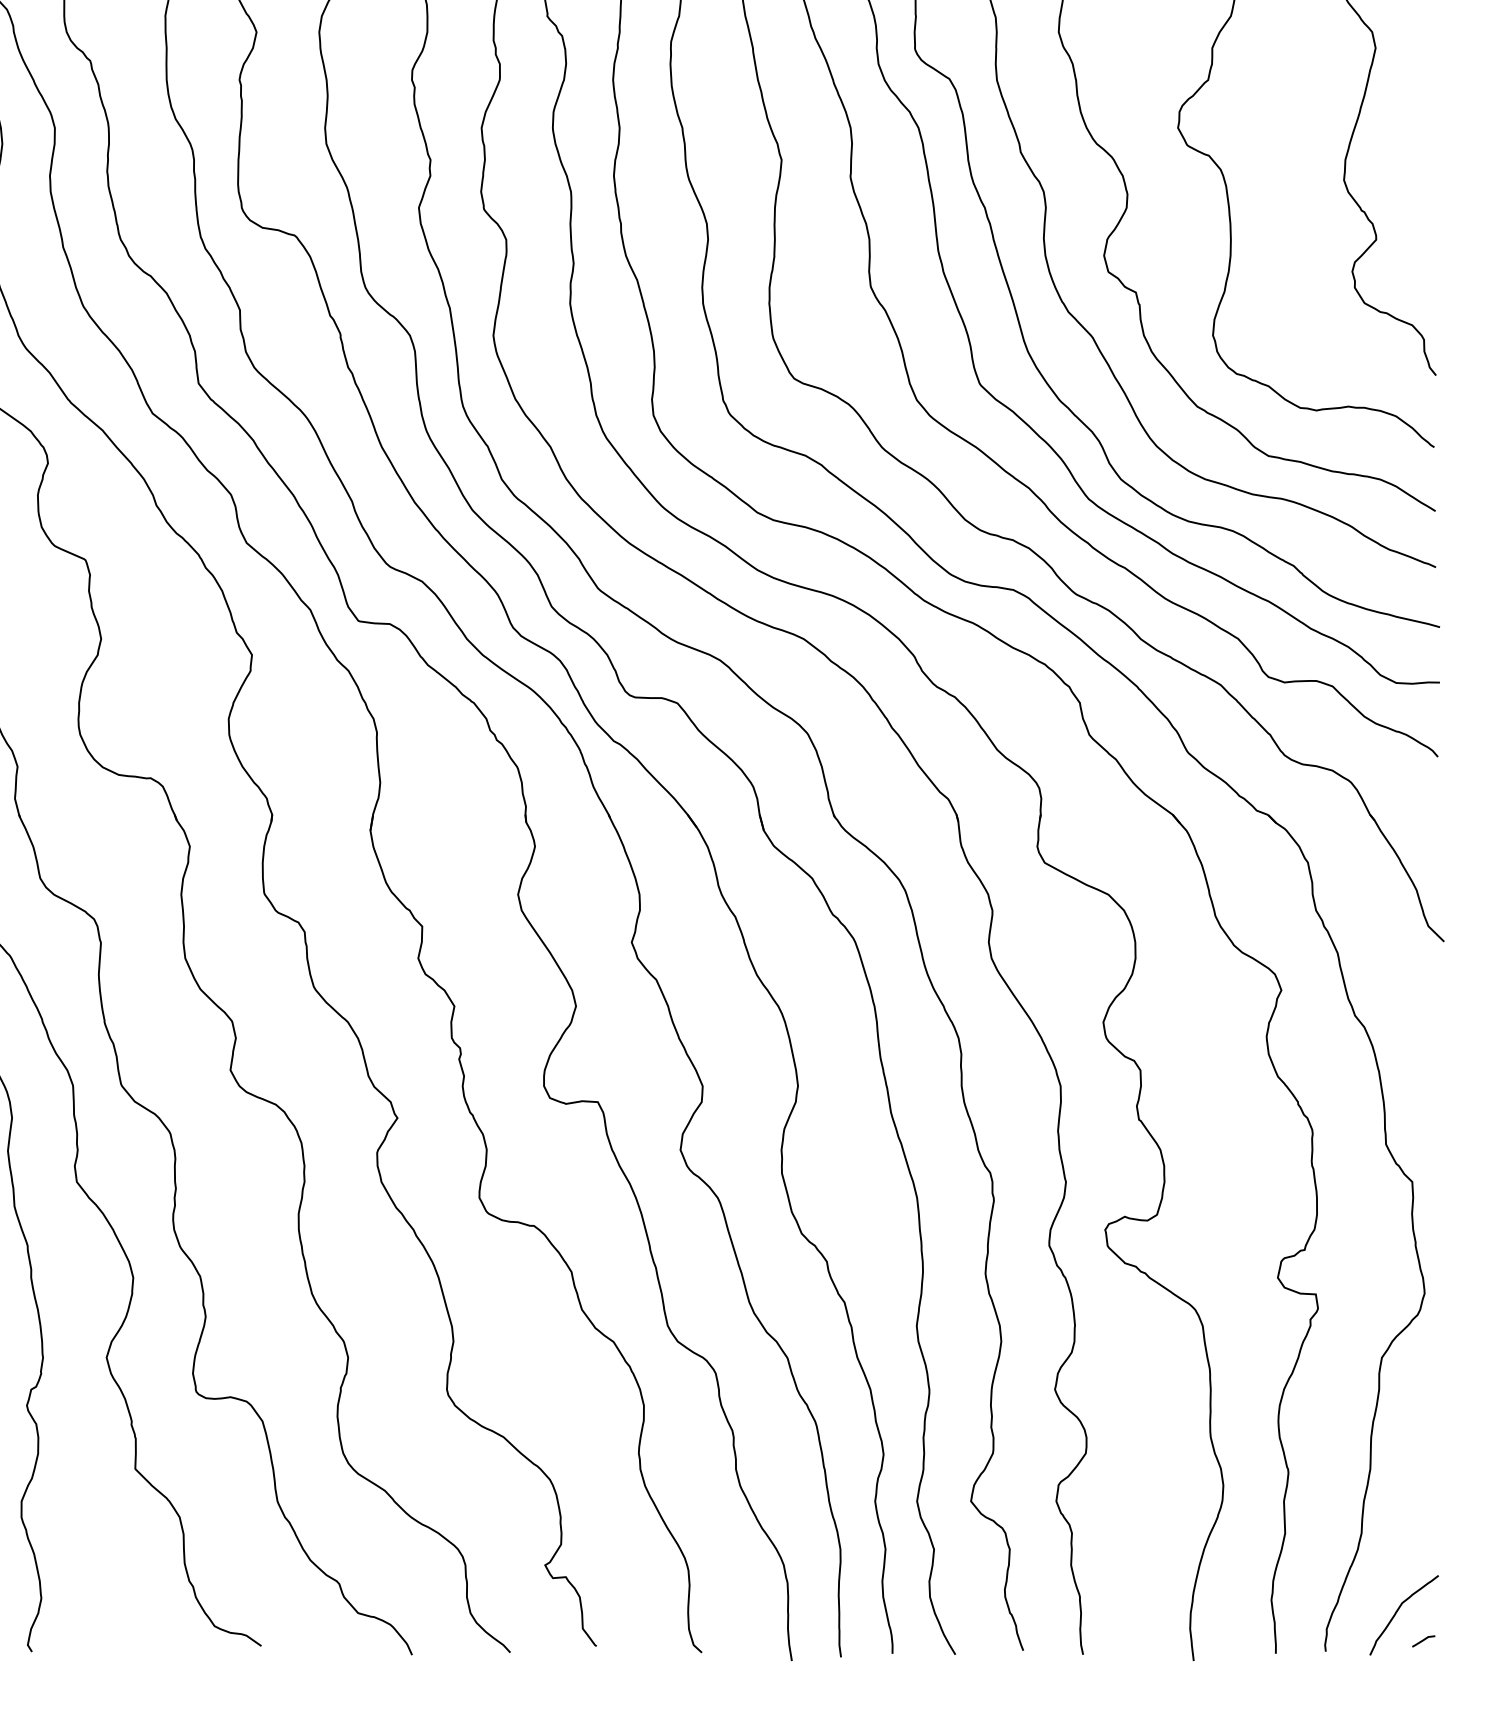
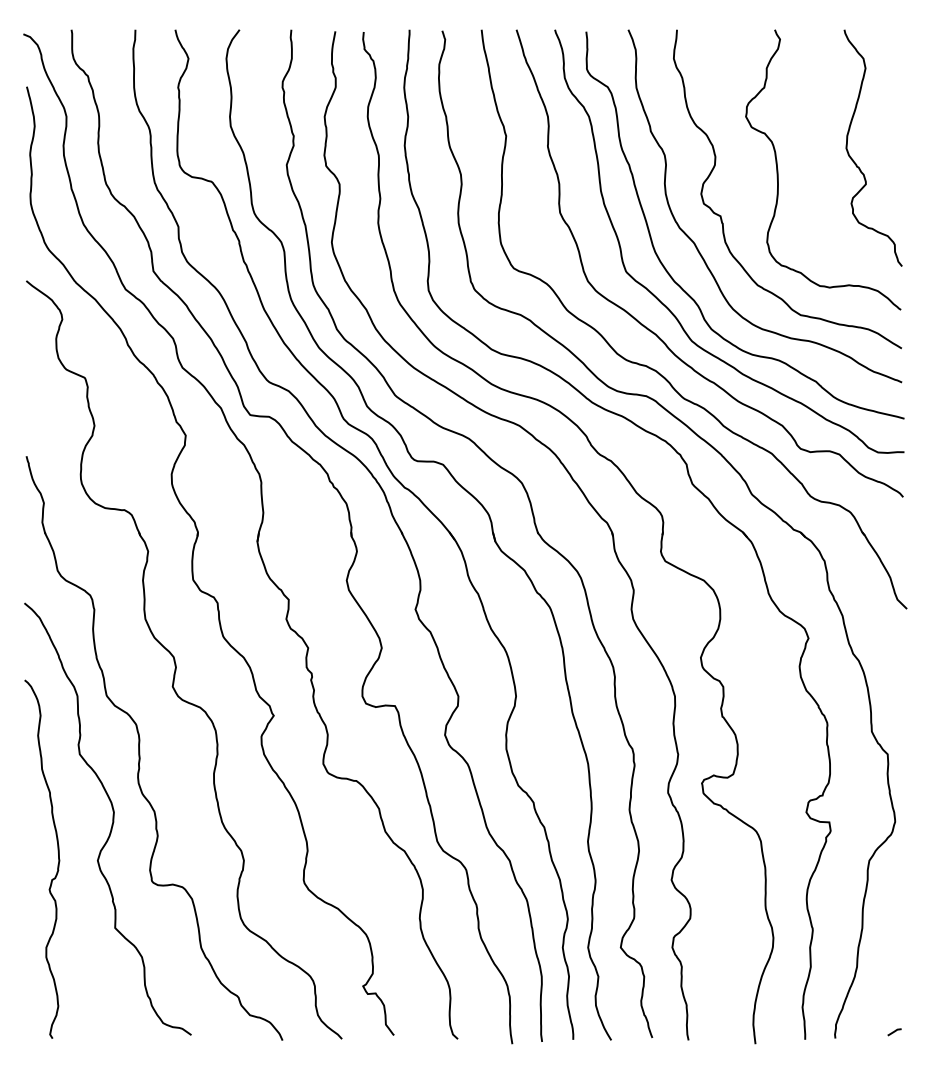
curve: (1398, 1611) -> (879, 1014), removed

